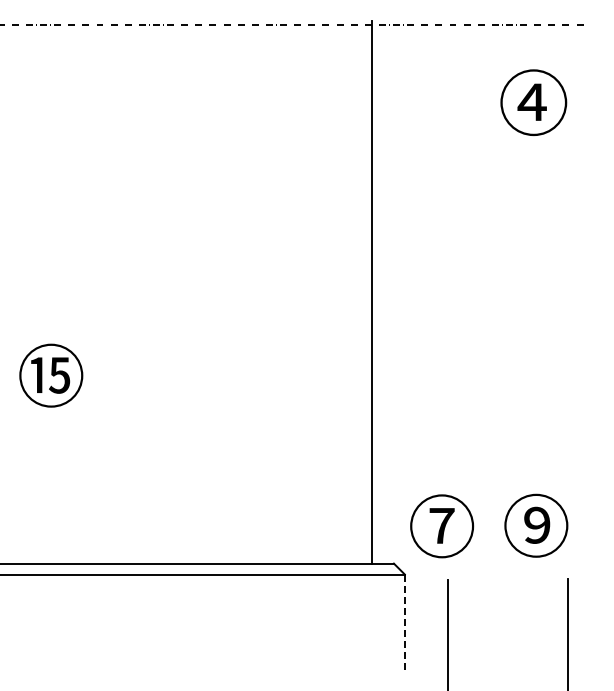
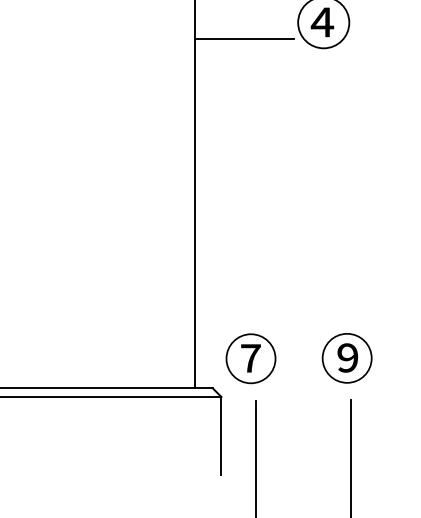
line: (434, 123) -> (244, 39), added
text: (536, 525) -> (347, 358), moved
line: (404, 624) -> (221, 436), dashed -> solid

